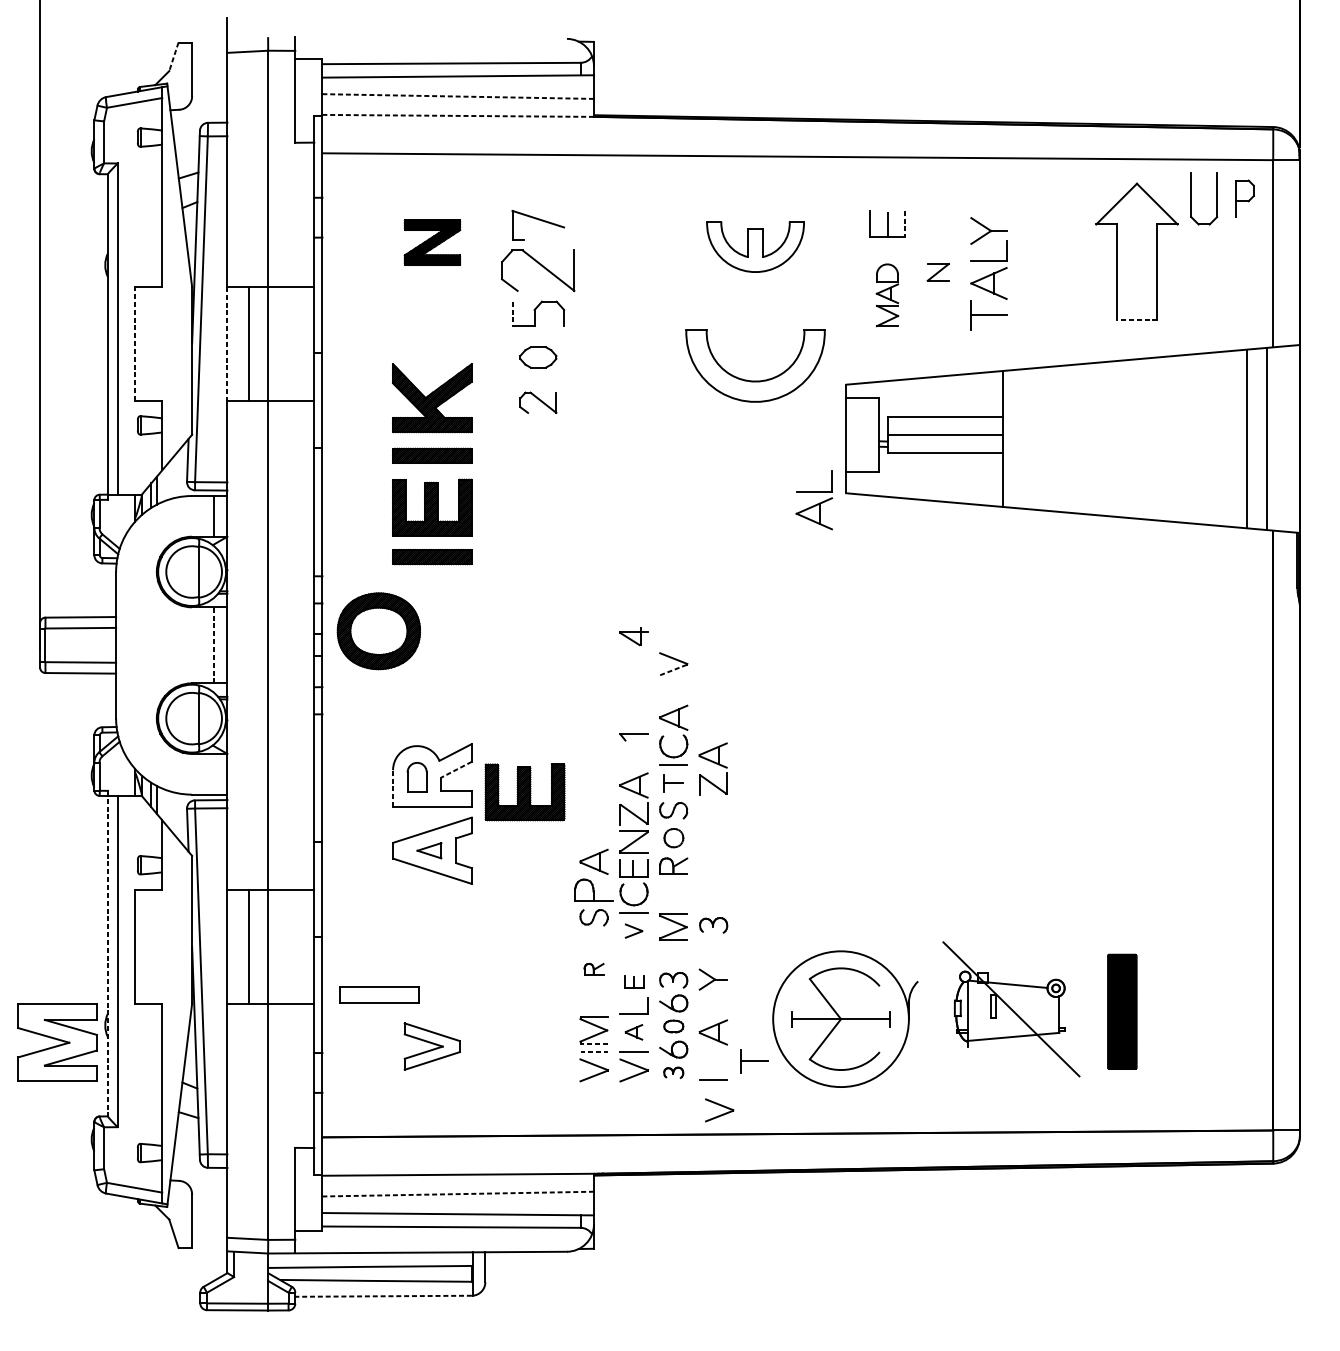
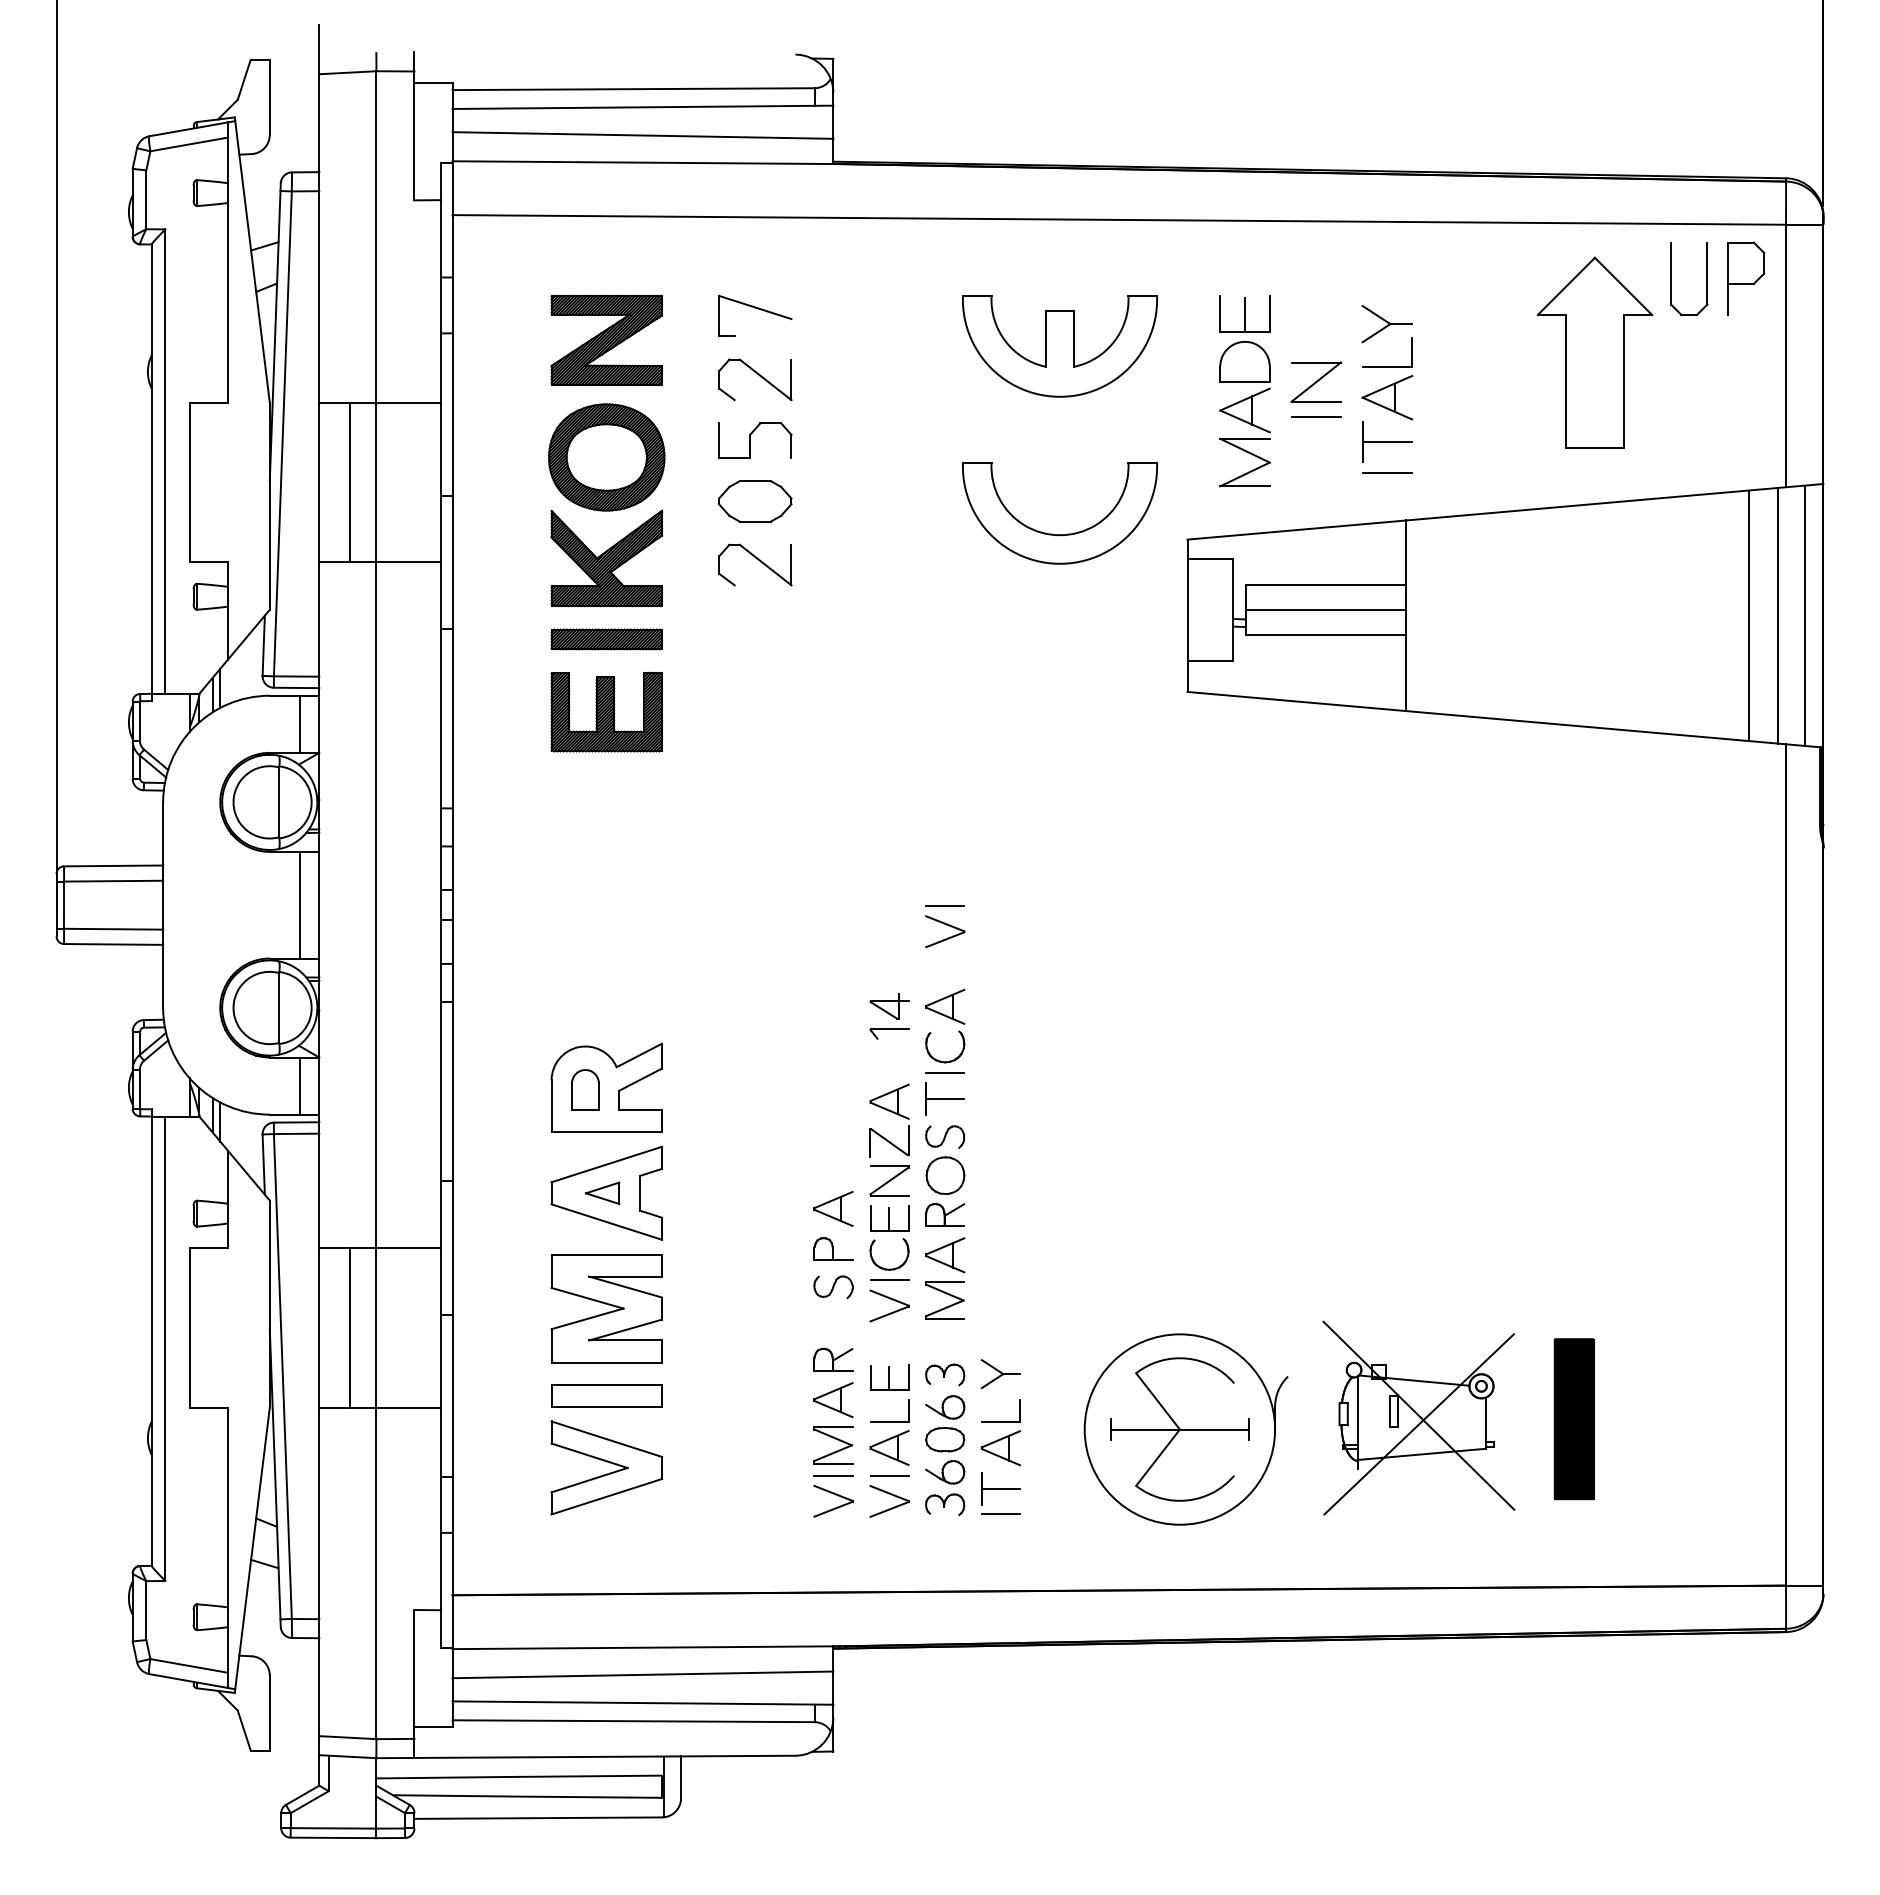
line: (174, 57) -> (244, 80), dashed -> solid
line: (457, 96) -> (642, 135), dashed -> solid
line: (457, 115) -> (642, 162), dashed -> solid
part: (1245, 198) -> (1746, 278), size x1.43
line: (904, 224) -> (1269, 314), dashed -> solid
part: (432, 242) -> (606, 340), size x1.43
part: (755, 246) -> (1059, 346), size x1.43
part: (538, 270) -> (755, 379), size x0.71
part: (938, 271) -> (1316, 381), size x1.67
part: (887, 295) -> (1244, 414), size x1.67
line: (938, 296) -> (1316, 416), added
line: (512, 314) -> (719, 441), dashed -> solid
line: (1136, 319) -> (1594, 448), dashed -> solid
line: (989, 336) -> (1387, 472), added
line: (134, 343) -> (189, 482), dashed -> solid
line: (227, 343) -> (319, 482), dashed -> solid
part: (538, 357) -> (755, 501), size x1.43
part: (538, 402) -> (755, 564), size x1.43
line: (1286, 438) -> (1804, 615), added
part: (815, 504) -> (1144, 707), removed
part: (432, 557) -> (606, 781), removed
part: (378, 631) -> (606, 457), moved
part: (633, 636) -> (889, 1006), moved
line: (214, 644) -> (300, 904), dashed -> solid
line: (673, 645) -> (944, 905), added
line: (673, 669) -> (945, 939), dashed -> solid
part: (713, 763) -> (1001, 1070), removed
line: (456, 769) -> (640, 1079), dashed -> solid
line: (214, 773) -> (300, 1085), added
part: (673, 783) -> (944, 1098), size x1.43
line: (392, 788) -> (551, 1106), dashed -> solid
part: (524, 791) -> (736, 1110), removed
part: (673, 838) -> (945, 1175), size x1.43
part: (594, 890) -> (833, 1248), size x0.71
part: (673, 895) -> (945, 1255), added
part: (713, 925) -> (1001, 1297), removed
part: (633, 930) -> (889, 1305), size x1.67
line: (107, 954) -> (151, 1338), dashed -> solid
part: (594, 969) -> (833, 1359), size x1.43
part: (633, 982) -> (889, 1377), size x1.43
part: (379, 994) -> (606, 1395), moved
part: (594, 998) -> (833, 1400), added
part: (713, 1013) -> (1000, 1421), added
line: (1011, 1015) -> (1418, 1424), added
part: (673, 1026) -> (945, 1439), size x1.43
part: (633, 1032) -> (889, 1447), size x1.67
part: (57, 1042) -> (606, 1308), moved
line: (594, 1043) -> (833, 1463), dashed -> solid
part: (432, 1046) -> (606, 1467), size x1.43
line: (594, 1051) -> (834, 1475), dashed -> solid
part: (754, 1061) -> (1000, 1488), moved
part: (673, 1072) -> (945, 1504), size x1.43
part: (720, 1106) -> (1011, 1551), removed
line: (457, 1193) -> (642, 1674), dashed -> solid
line: (383, 1296) -> (538, 1818), dashed -> solid

